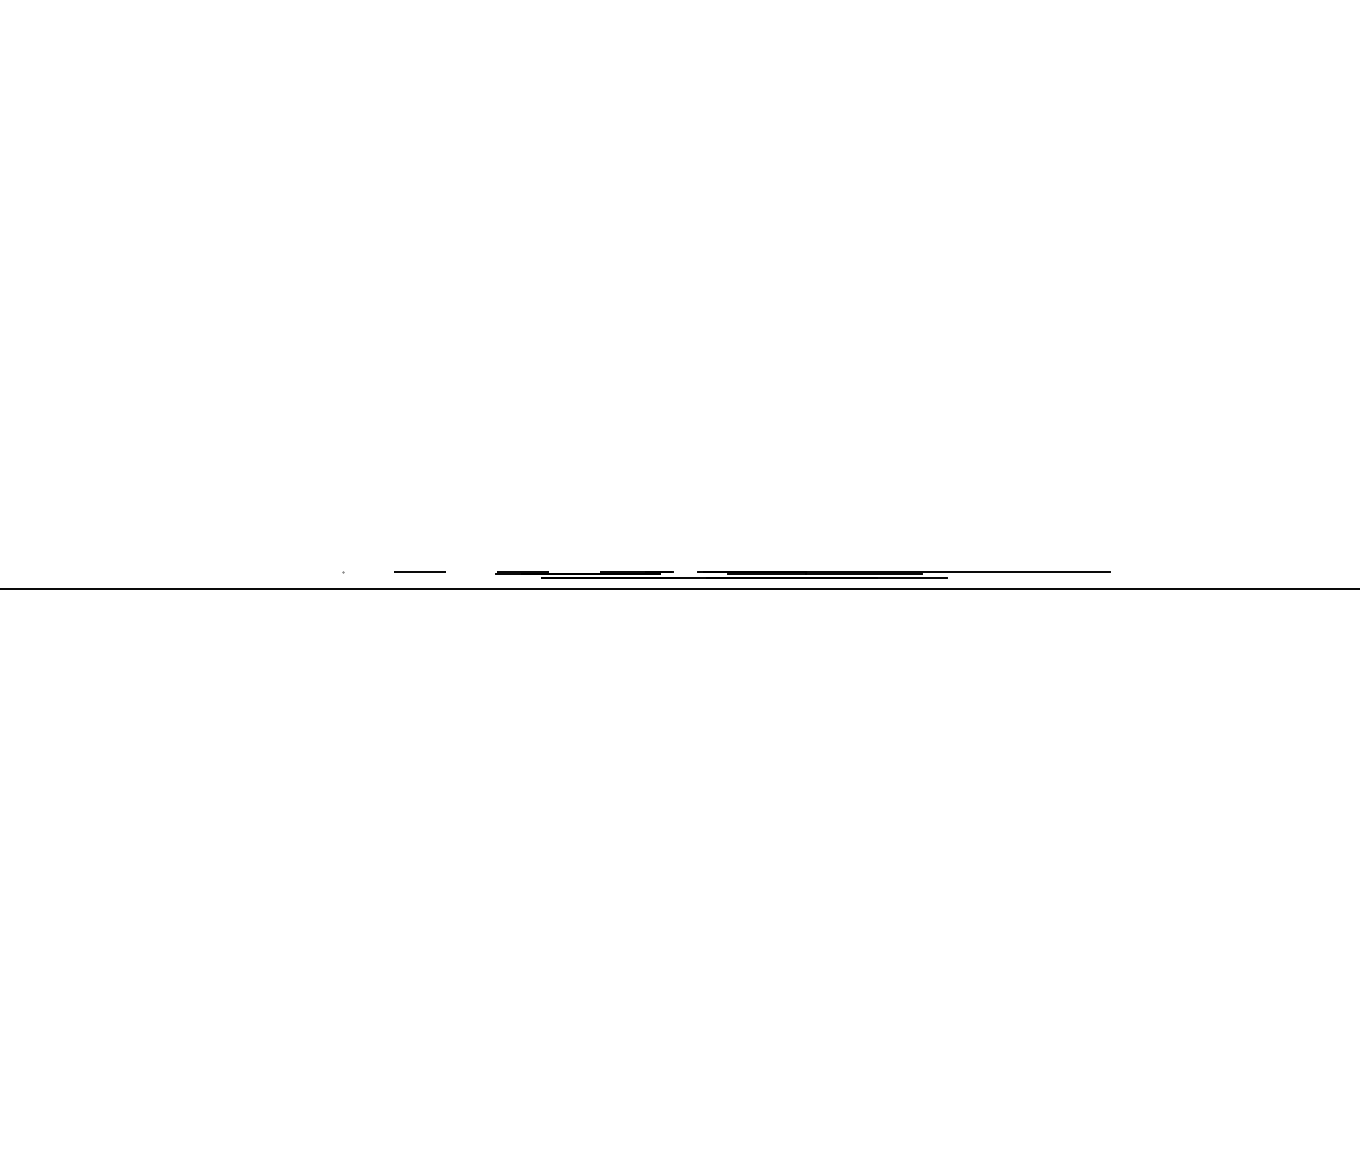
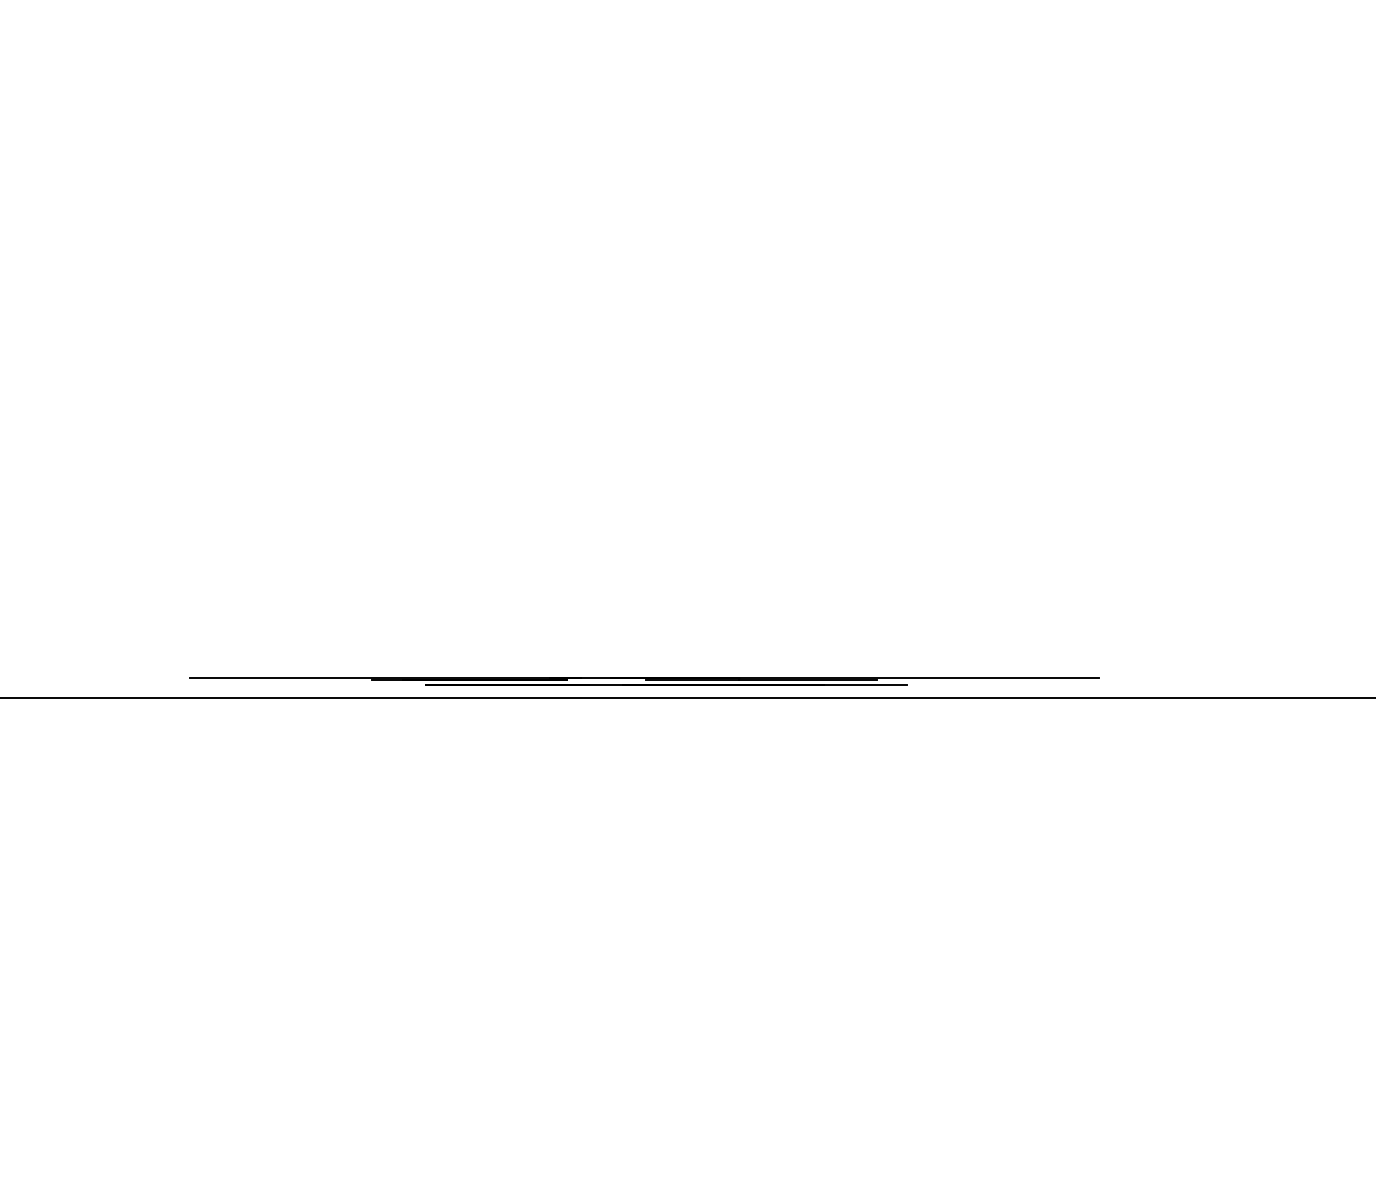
line: (548, 572) -> (434, 678), dashed -> solid

